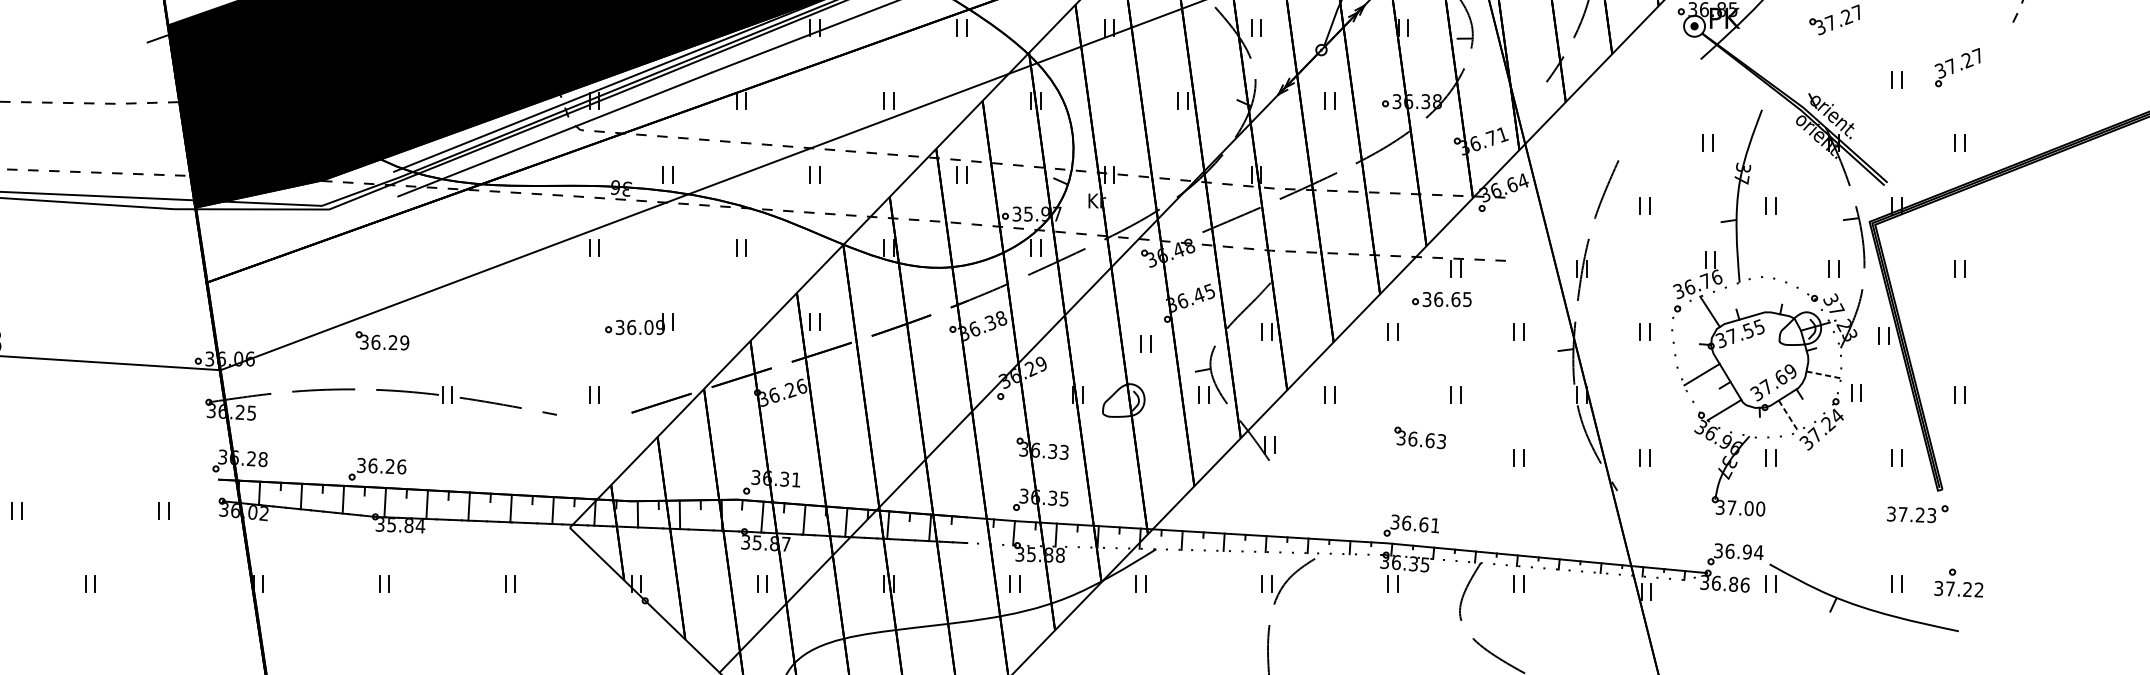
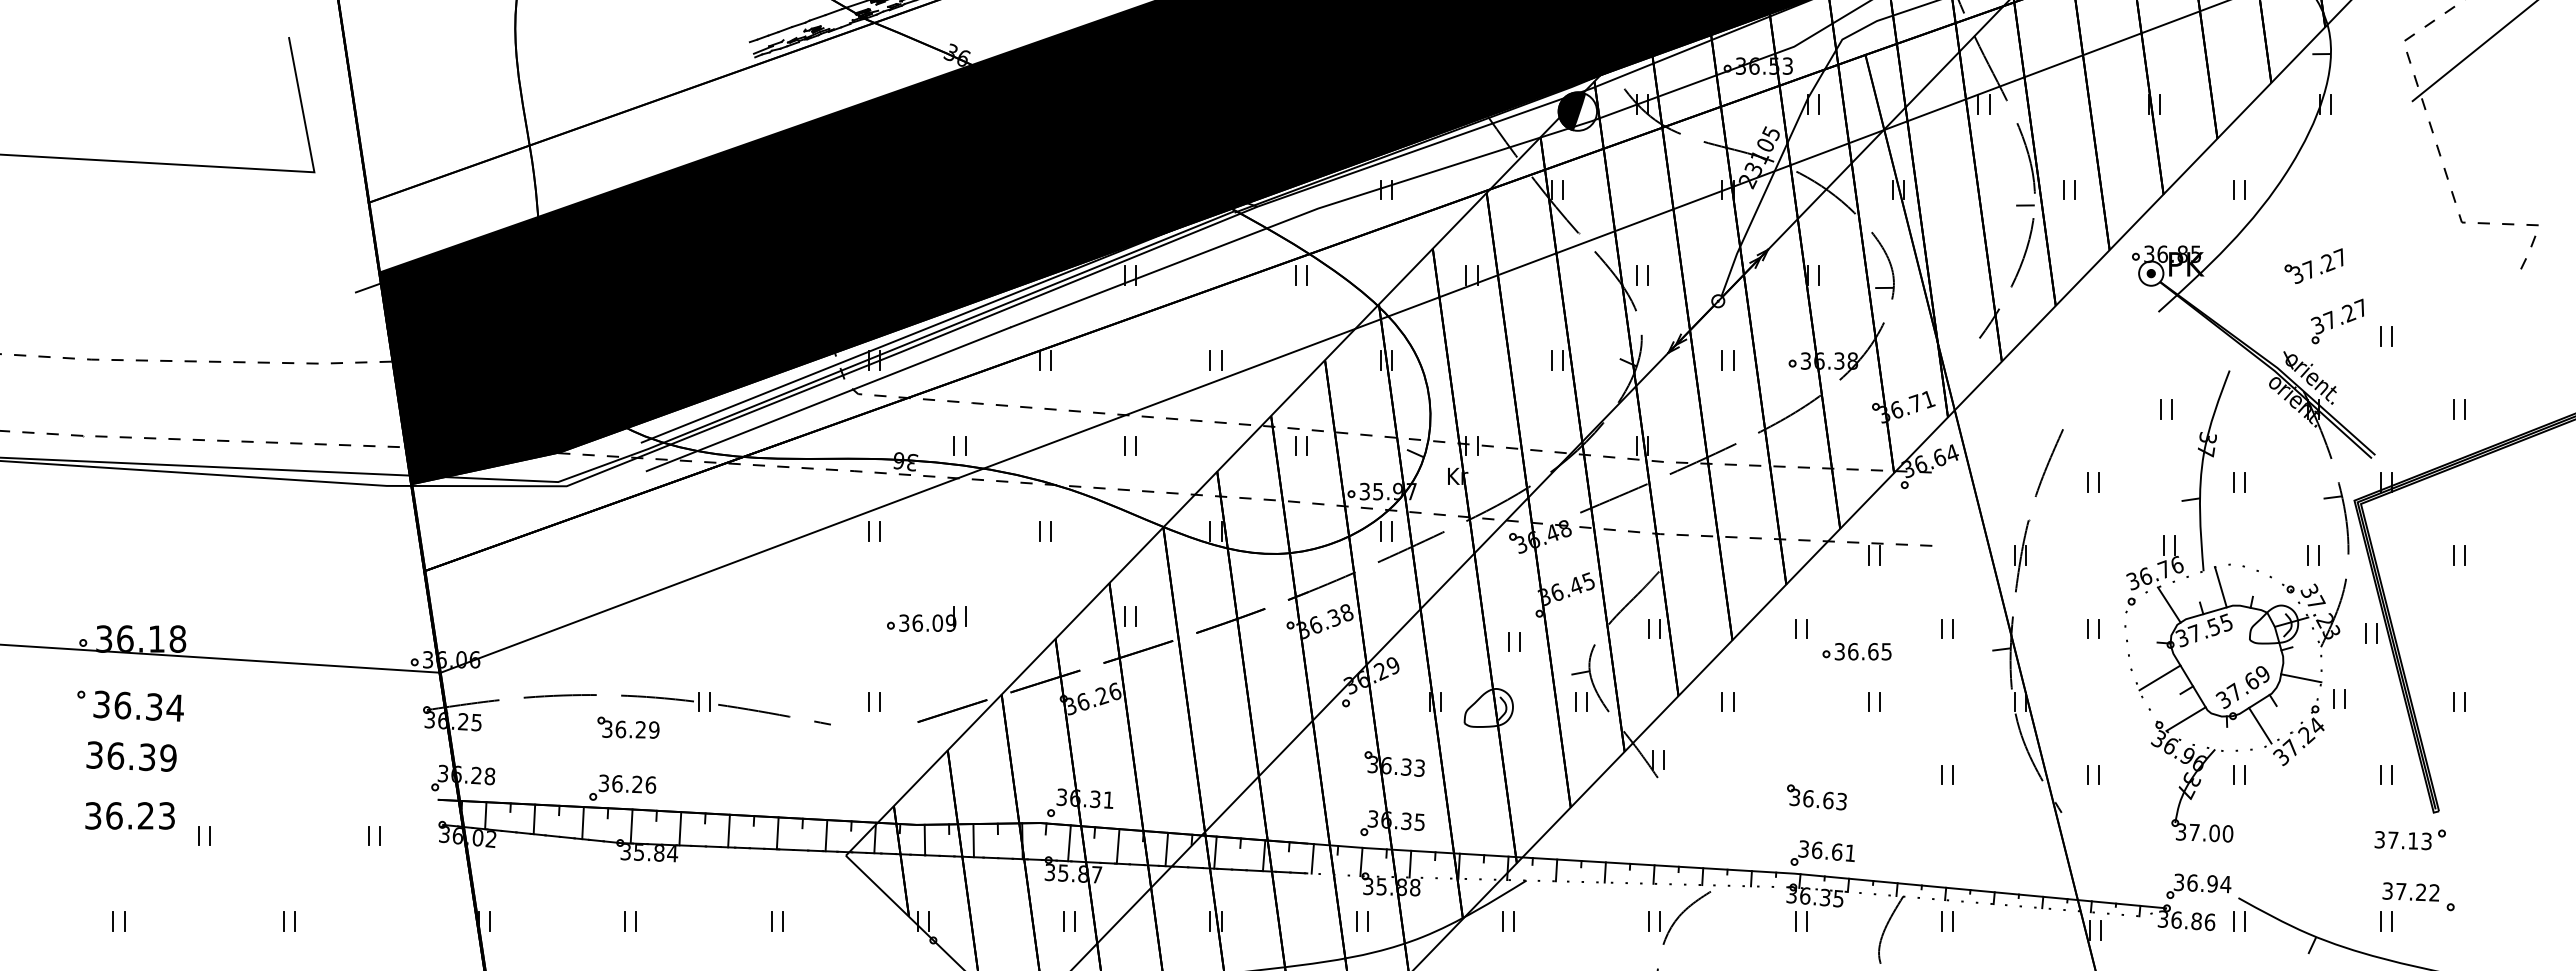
part: (1957, 67) -> (2337, 321), moved
line: (1754, 296) -> (2220, 587), added
part: (1441, 299) -> (1856, 651), moved
part: (382, 340) -> (628, 727), moved
line: (1823, 375) -> (2301, 678), dashed -> solid
line: (1788, 416) -> (2260, 726), dashed -> solid
part: (1419, 438) -> (1816, 797), moved
text: (1919, 514) -> (2412, 840), 37.23 -> 37.13
line: (971, 530) -> (1312, 858), added
text: (1958, 588) -> (2410, 891), moved

